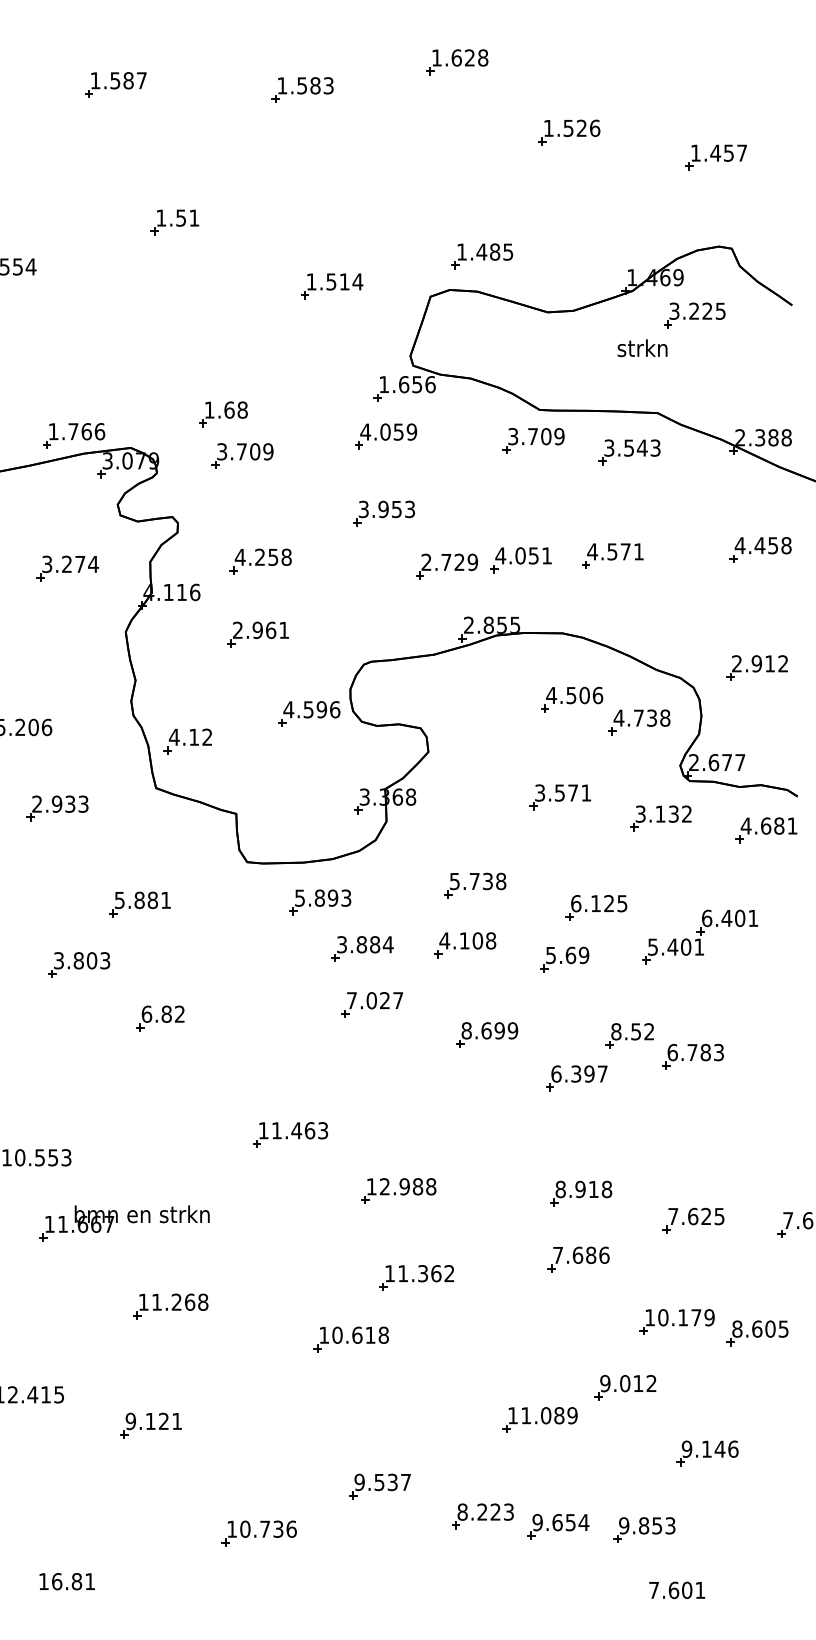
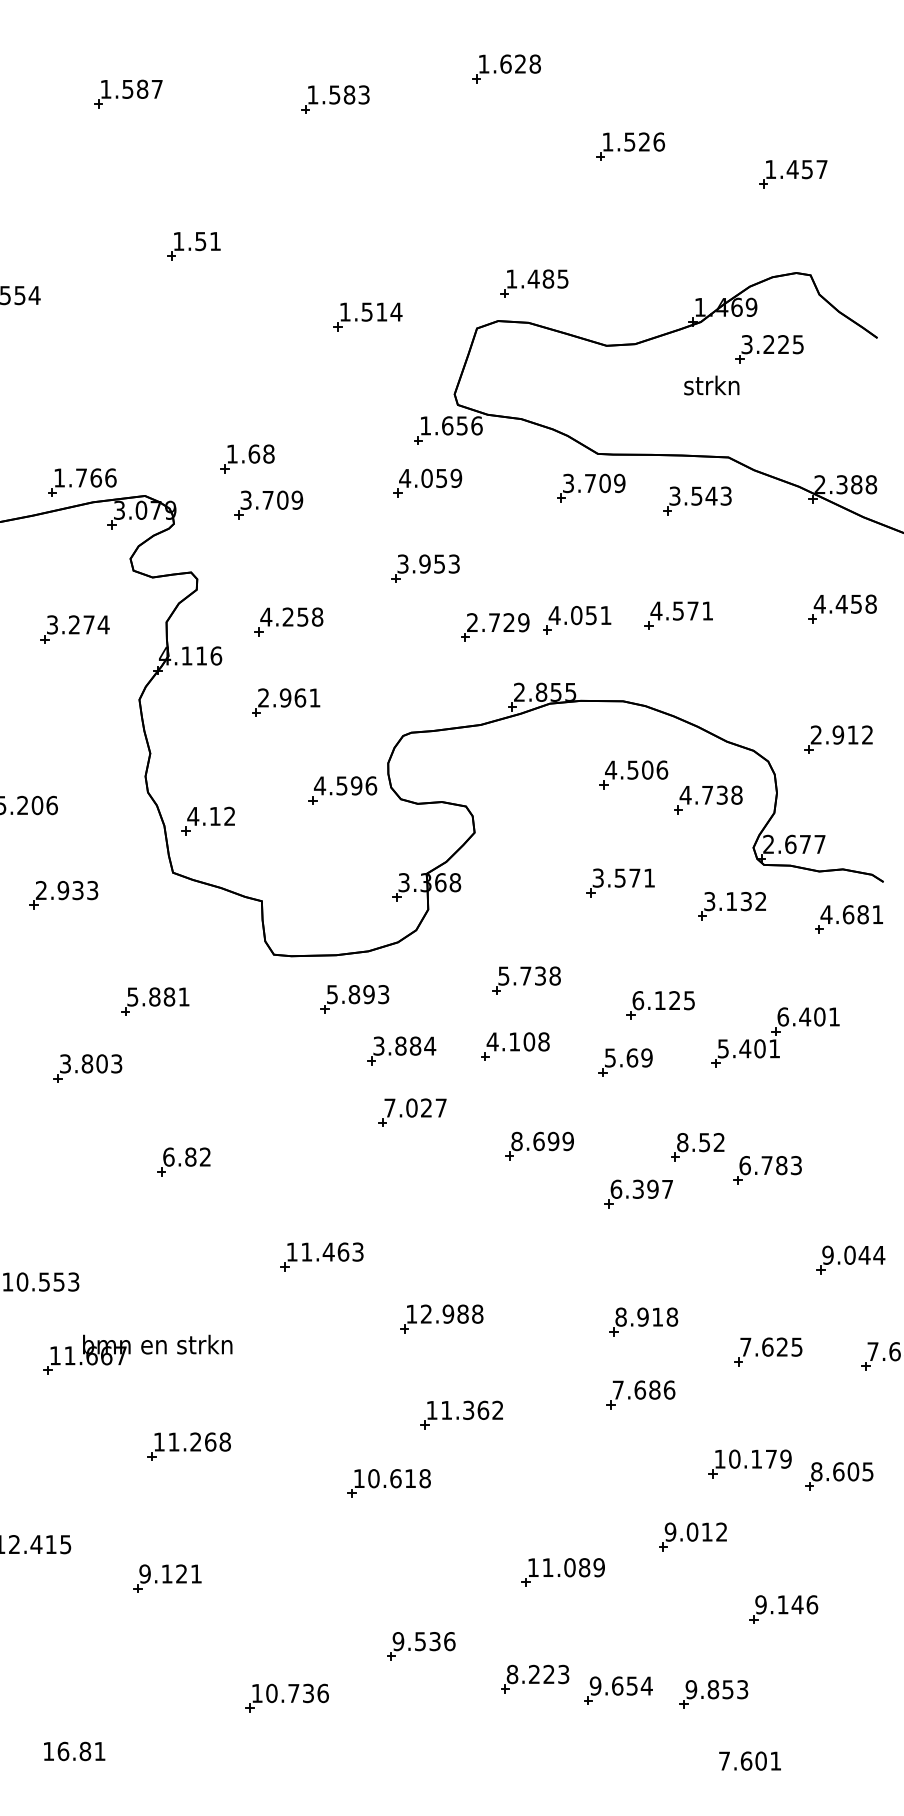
part: (160, 1018) -> (183, 1161), moved
part: (767, 1137) -> (850, 1259), added
part: (539, 1420) -> (562, 1572), moved
text: (405, 1482) -> (449, 1641), 9.537 -> 9.536

